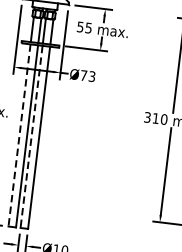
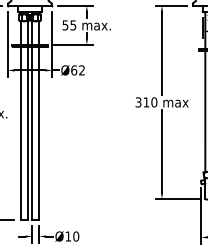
text: (87, 76) -> (77, 70), Ø73 -> Ø62
line: (19, 136) -> (20, 134), dashed -> solid
line: (31, 137) -> (32, 134), dashed -> solid

